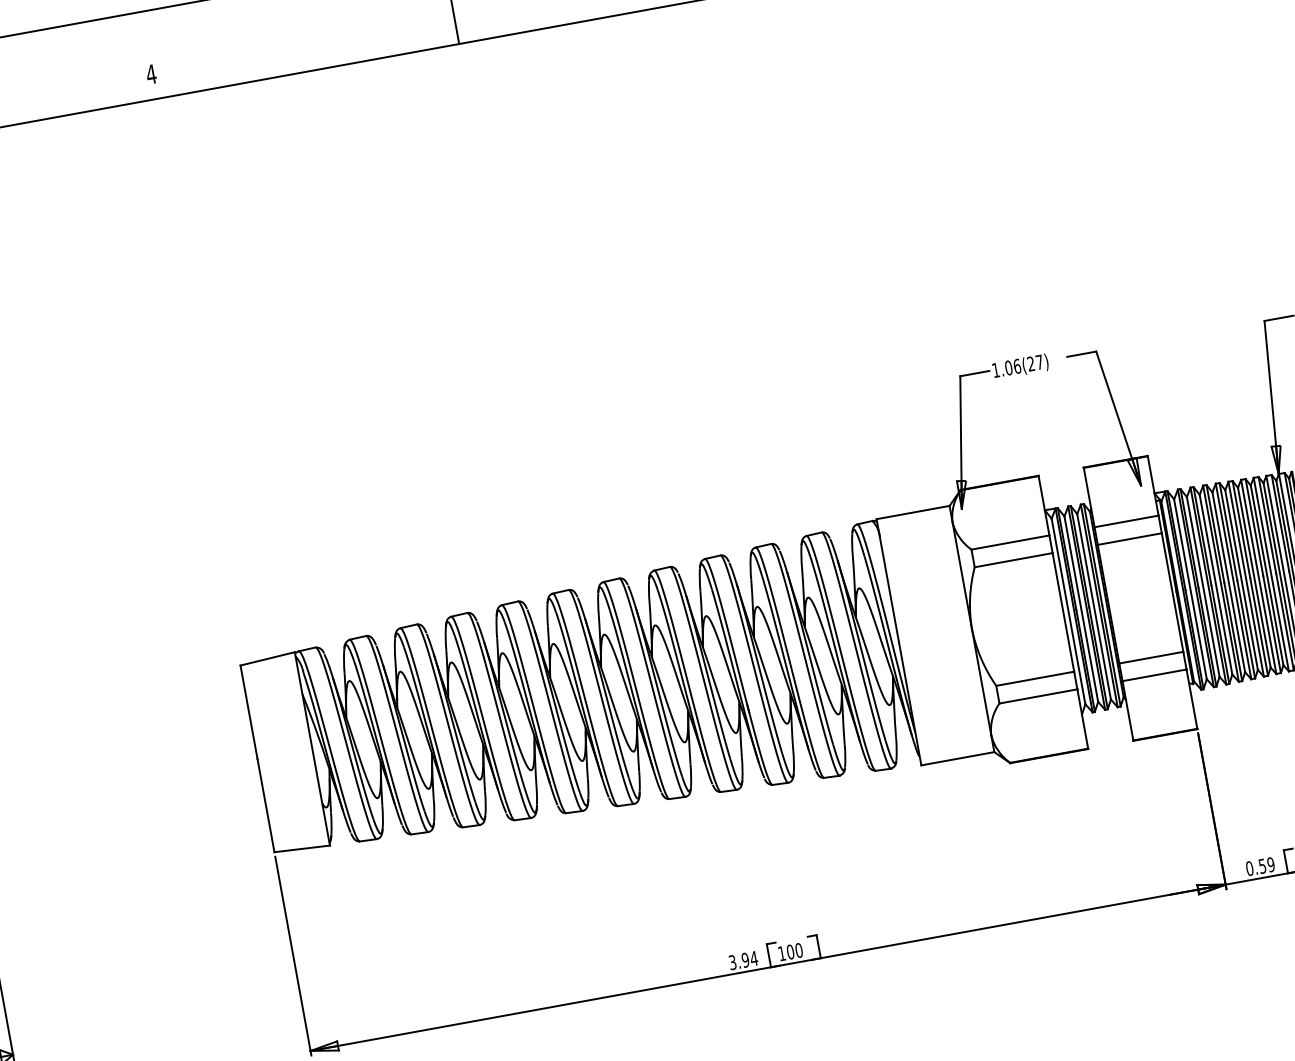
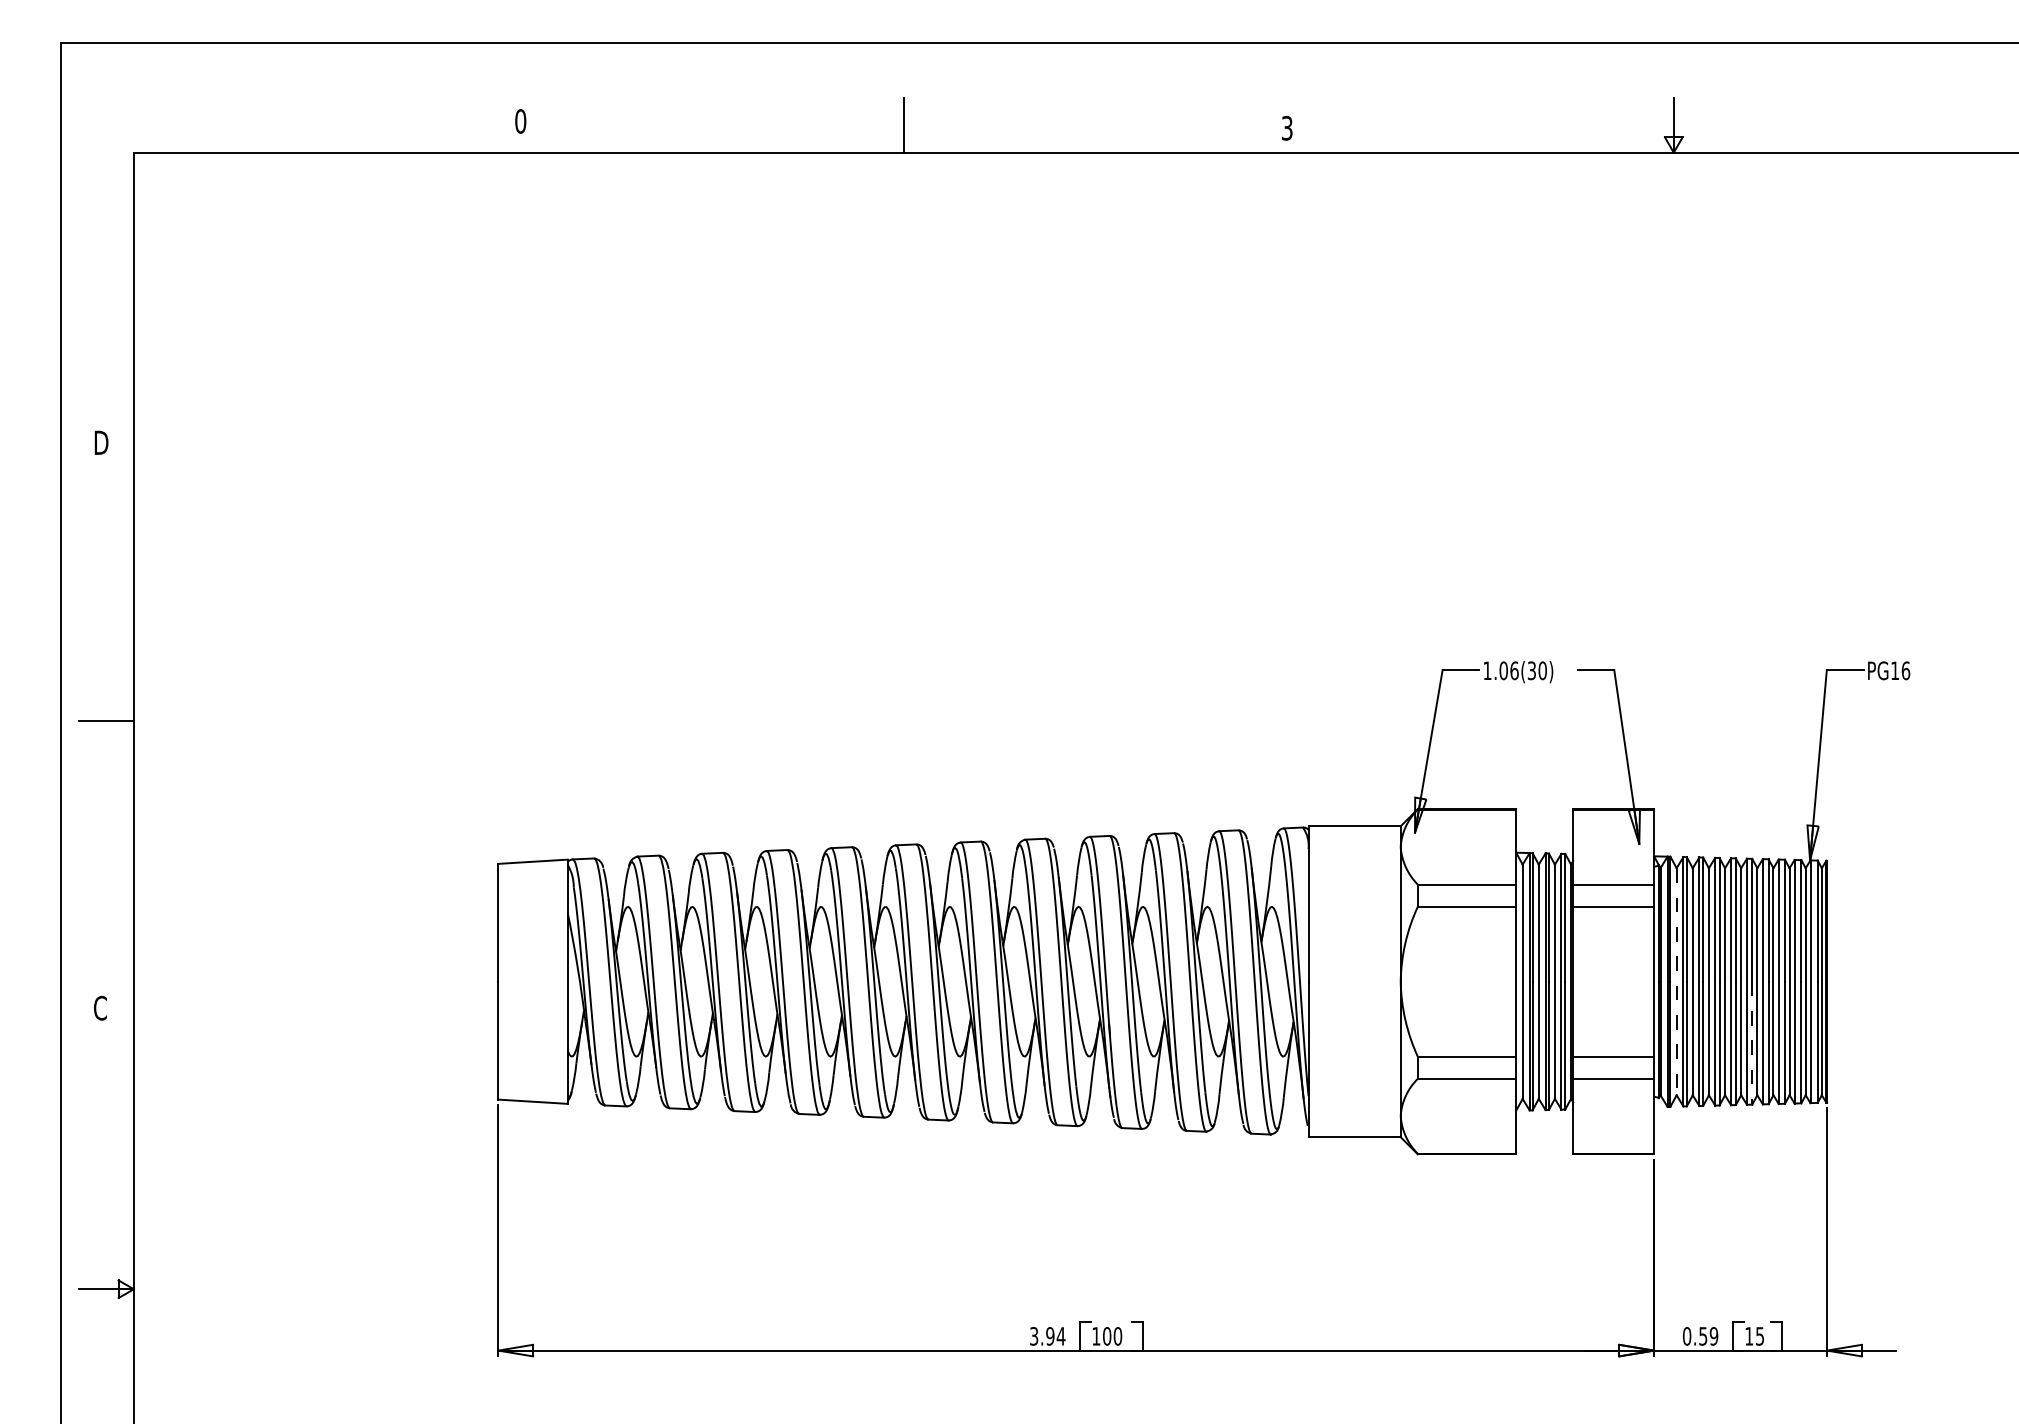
text: (151, 74) -> (520, 121), 4 -> 0
text: (1034, 363) -> (1536, 670), 1.06(27) -> 1.06(30)
line: (1190, 589) -> (1676, 981), solid -> dashed
line: (1259, 627) -> (1752, 1043), solid -> dashed

